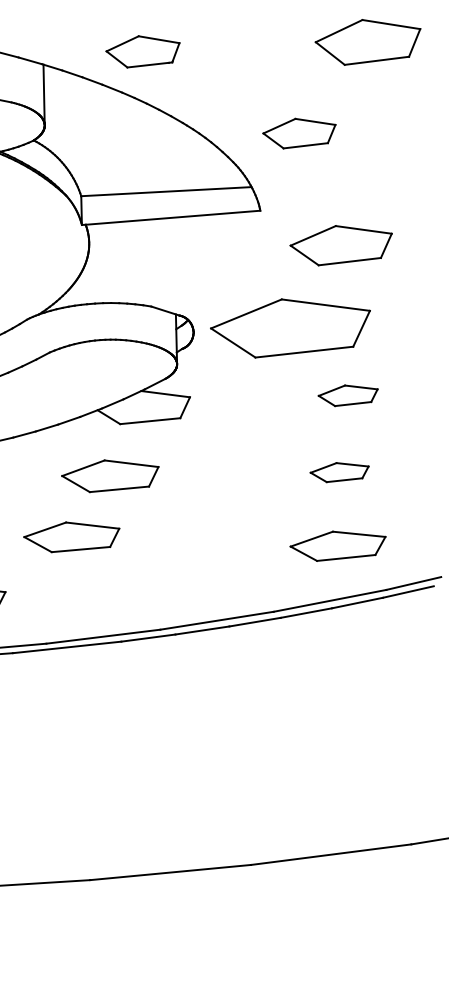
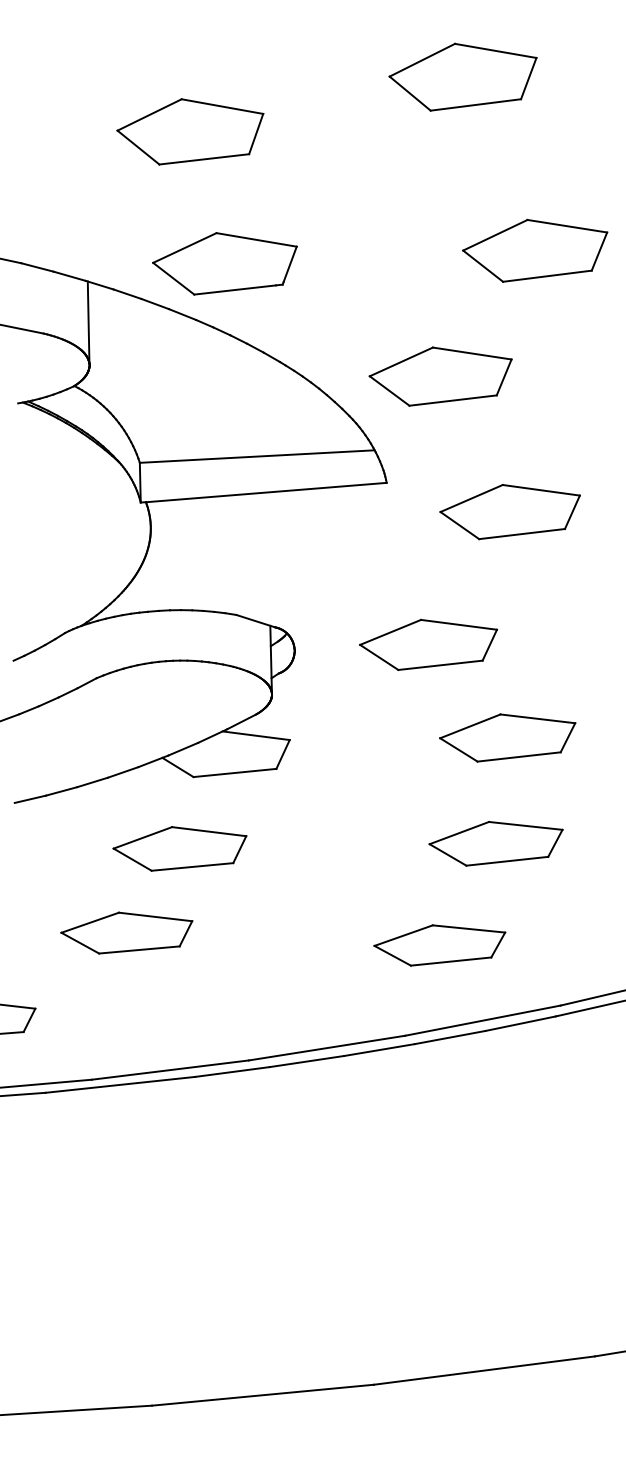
part: (142, 51) -> (224, 263), size x1.43
part: (299, 133) -> (440, 376), size x1.43
part: (340, 246) -> (509, 512), moved
part: (290, 327) -> (428, 644), size x0.62
part: (347, 395) -> (507, 737), size x1.67
part: (339, 472) -> (495, 843), size x1.67
part: (337, 546) -> (439, 945), moved

